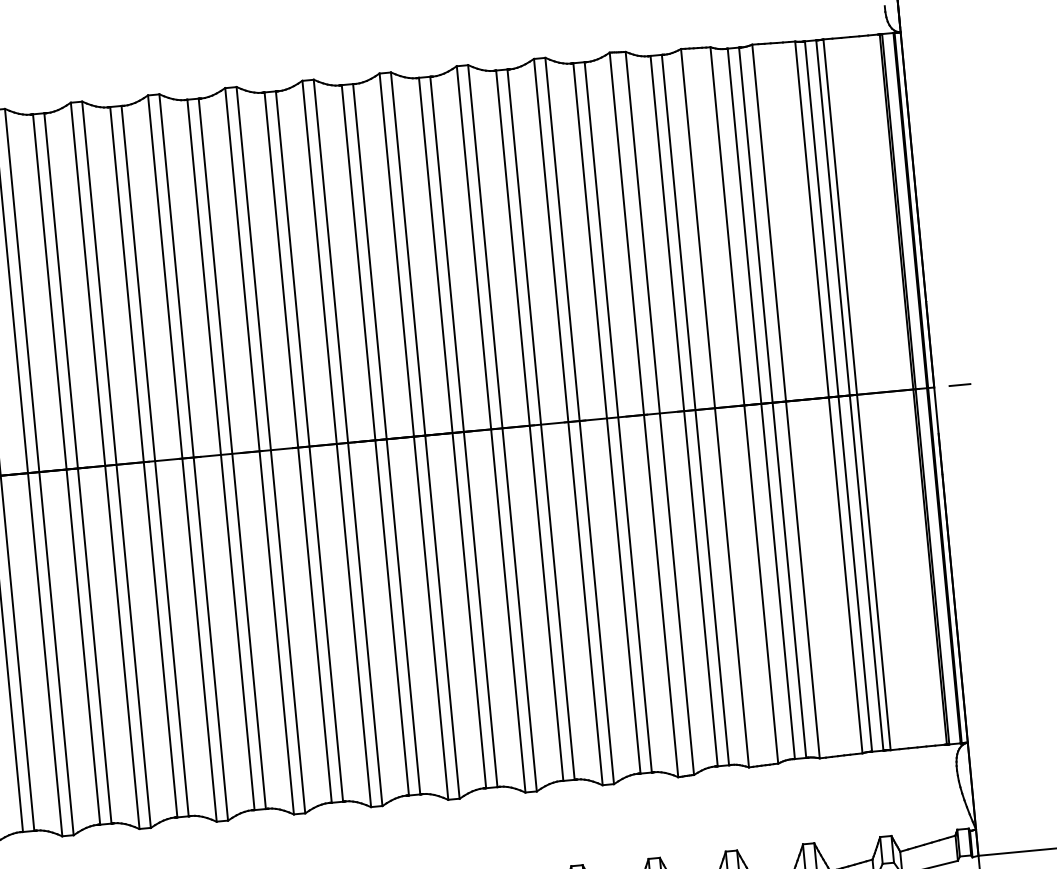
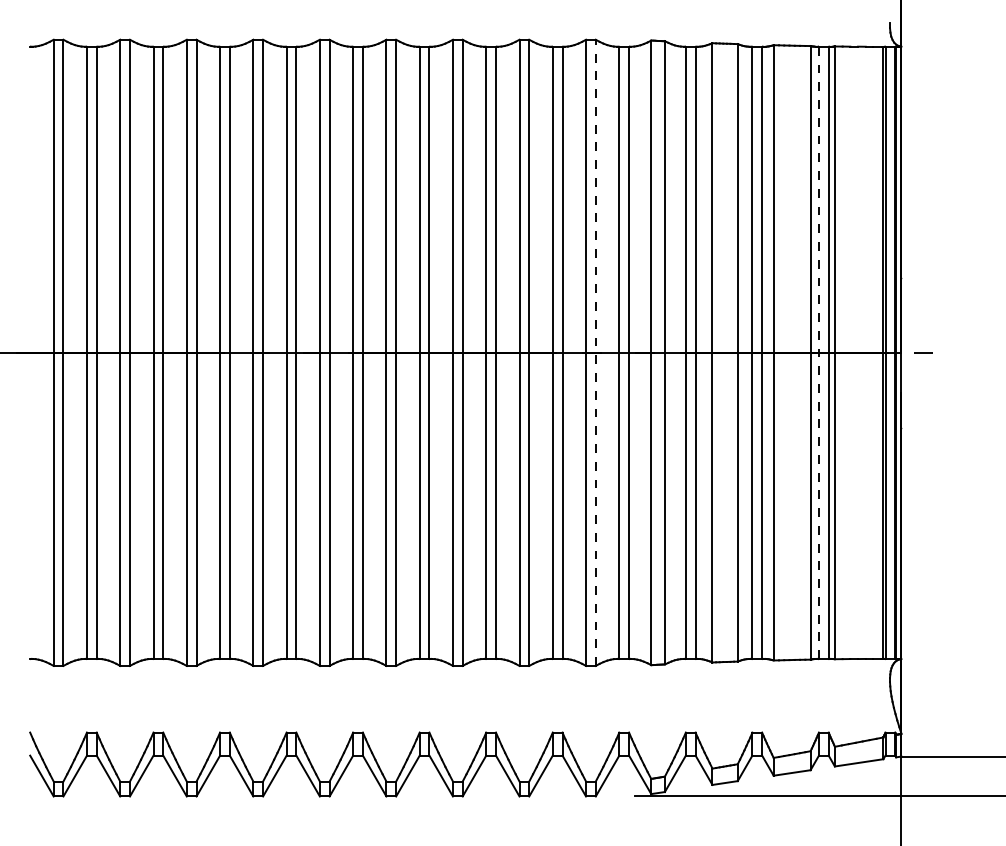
line: (837, 396) -> (818, 352), solid -> dashed
line: (579, 420) -> (595, 352), solid -> dashed

